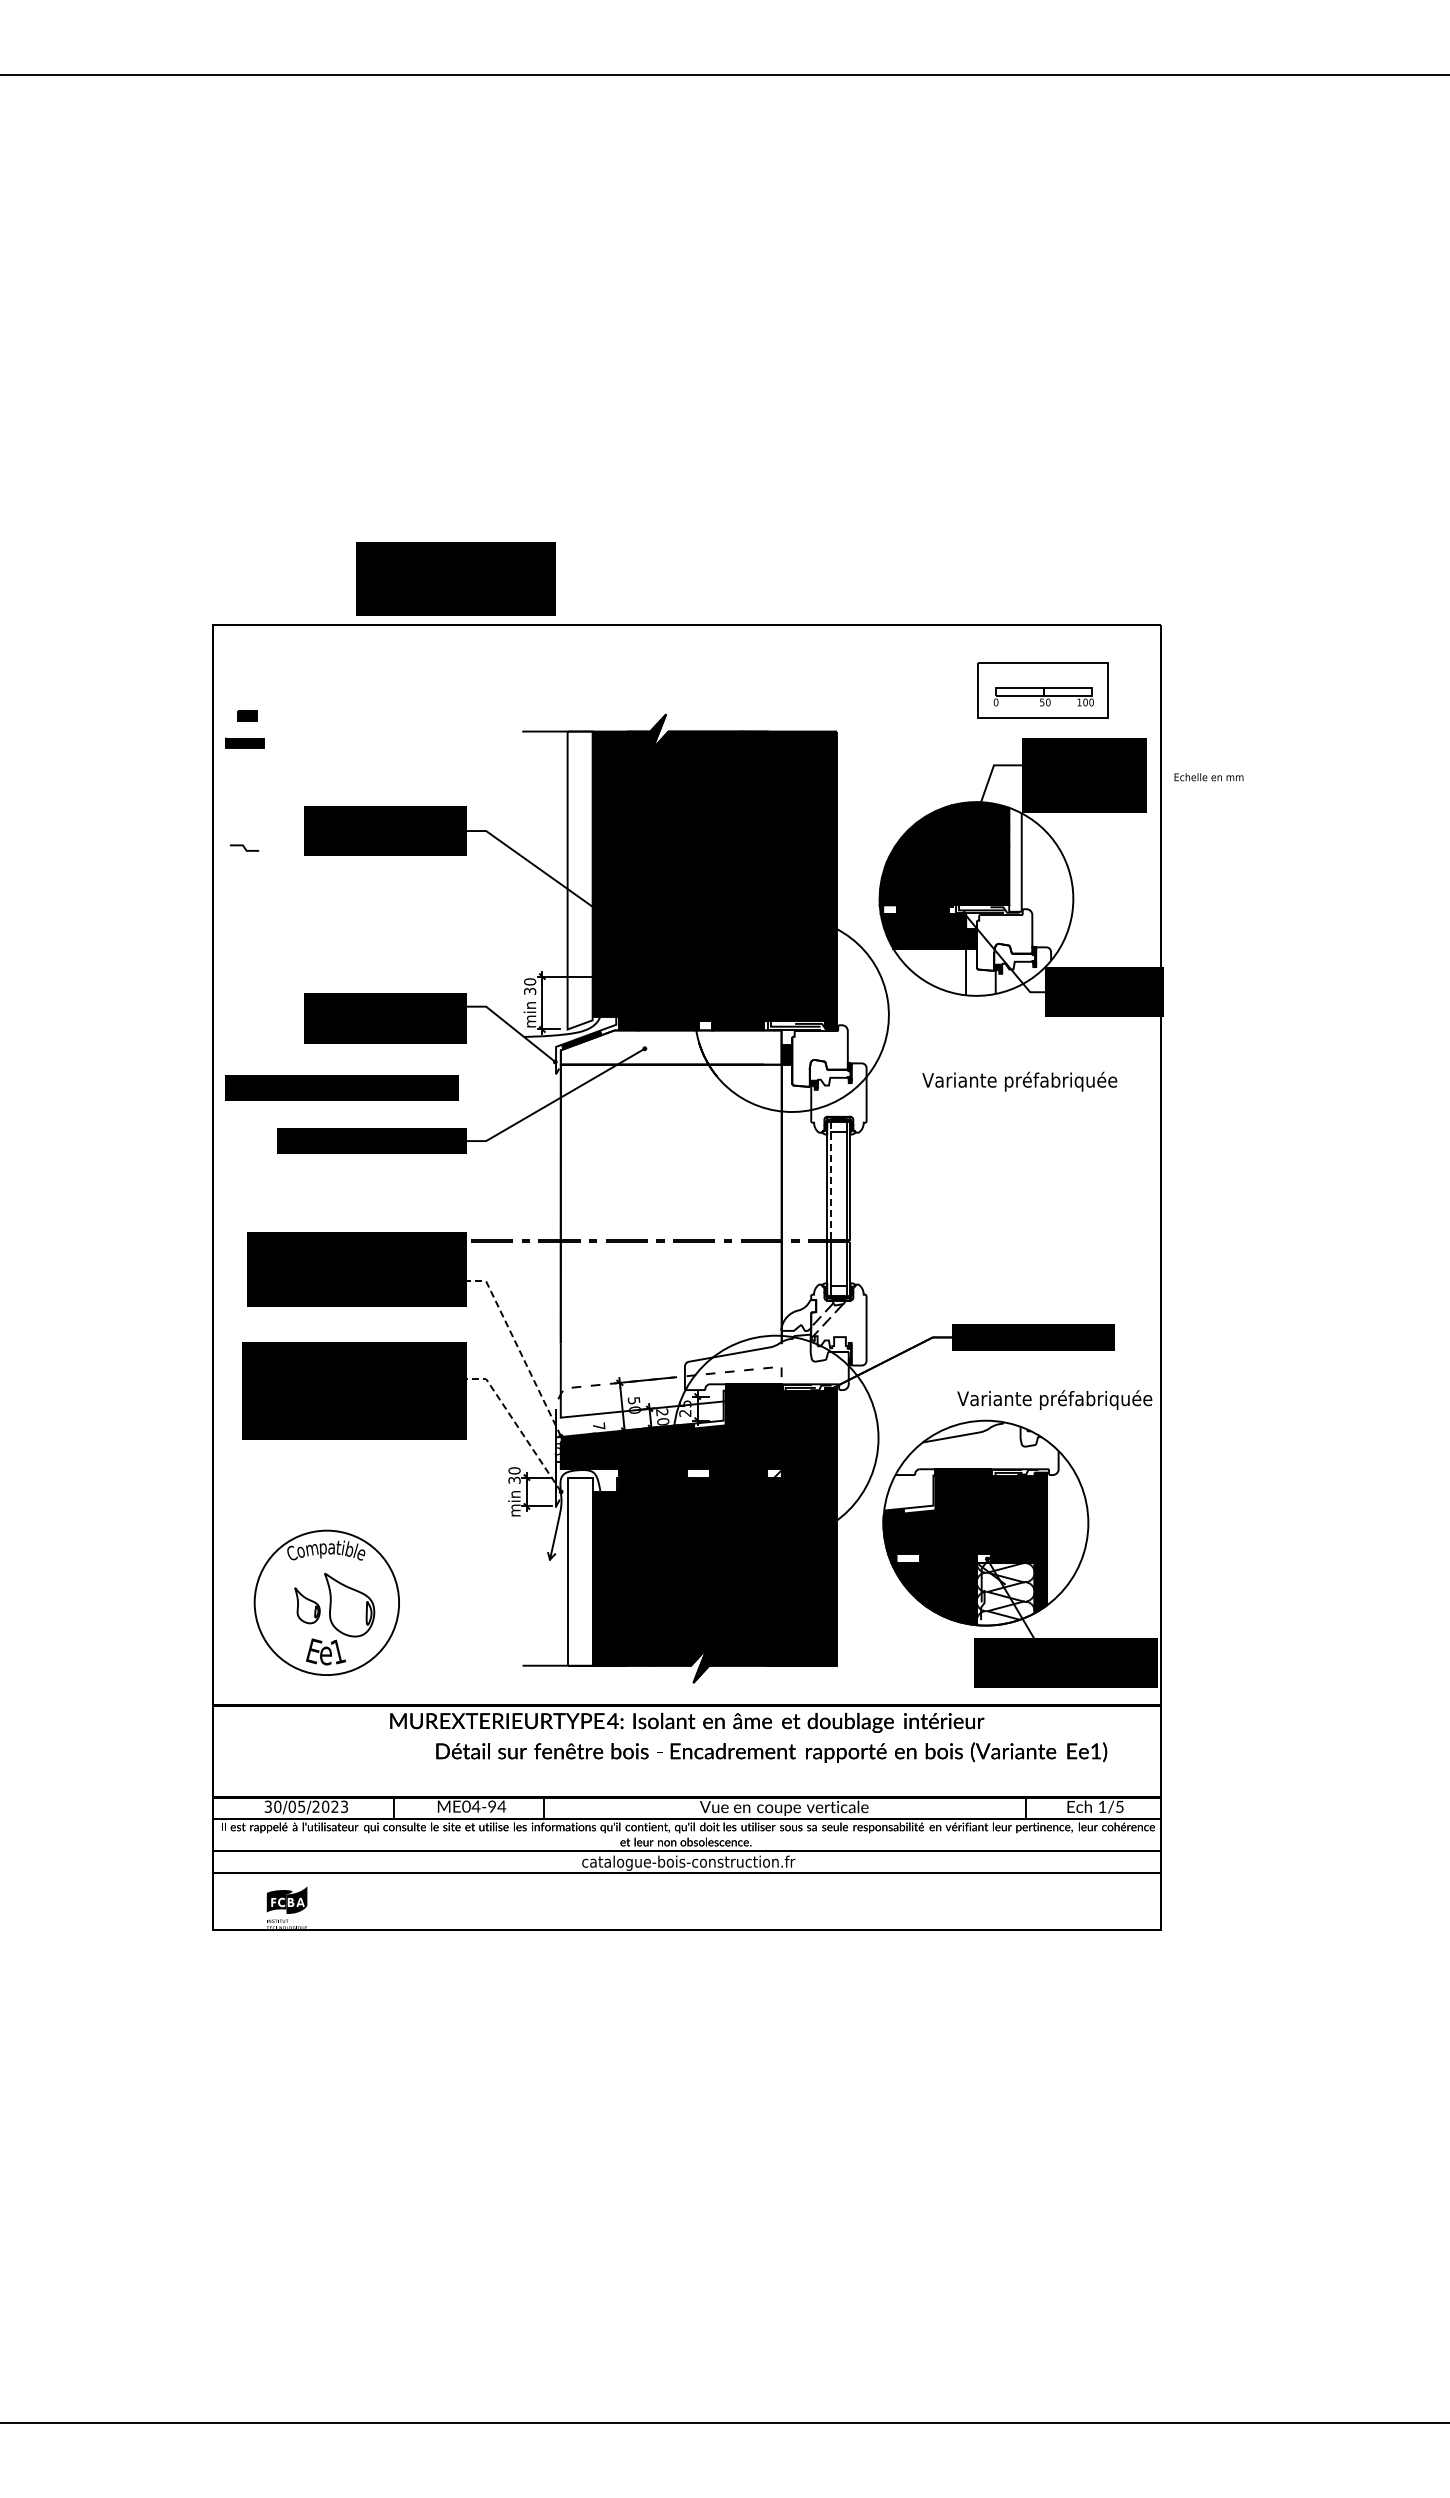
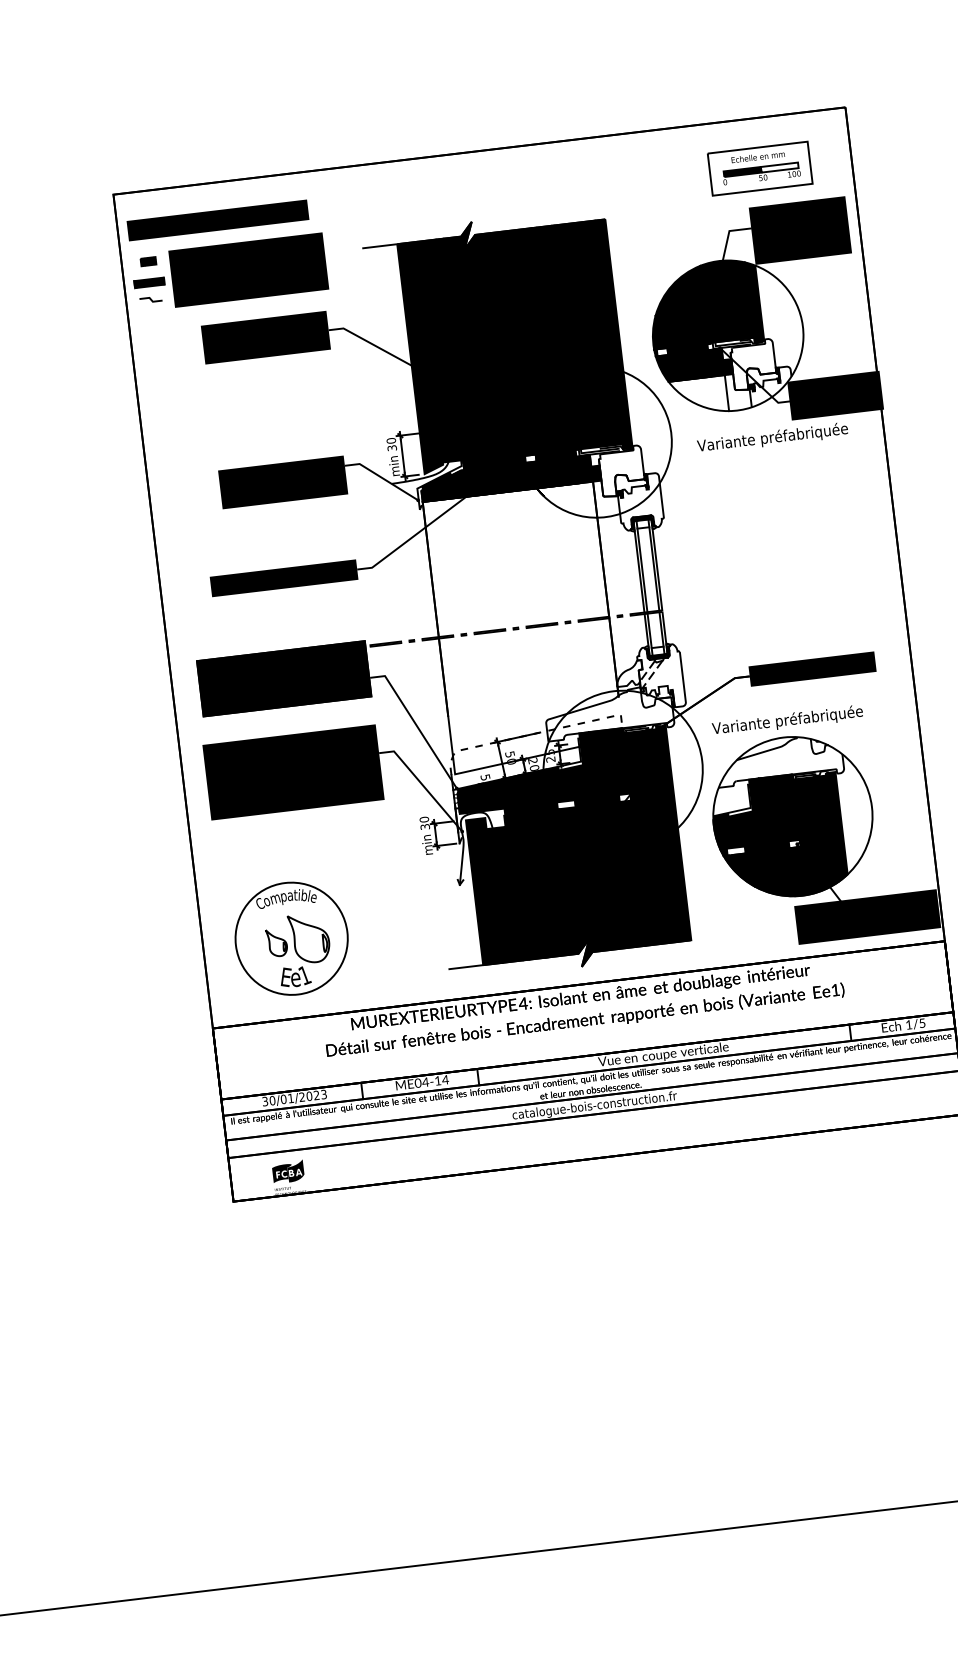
text: (455, 578) -> (248, 269), moved
fill: (1019, 691) -> (742, 171), added
text: (1208, 777) -> (757, 157), moved
line: (244, 847) -> (150, 299), moved
fill: (1015, 859) -> (754, 301), added
fill: (579, 880) -> (420, 358), added
fill: (670, 1047) -> (505, 478), added
text: (1019, 1081) -> (772, 438), moved
text: (341, 1087) -> (217, 220), moved
line: (831, 1181) -> (642, 567), dashed -> solid
line: (518, 1348) -> (416, 724), dashed -> solid
text: (1054, 1400) -> (787, 721), moved
text: (598, 1425) -> (484, 776), 7 -> 5
line: (517, 1426) -> (422, 785), dashed -> solid
fill: (579, 1571) -> (483, 891), added
fill: (1005, 1594) -> (814, 869), added
text: (771, 1752) -> (585, 1020), moved
text: (301, 1806) -> (290, 1098), 30/05/2023 -> 30/01/2023
text: (491, 1806) -> (437, 1080), \c16711848;ME04-94 -> \c16711848;ME04-14

